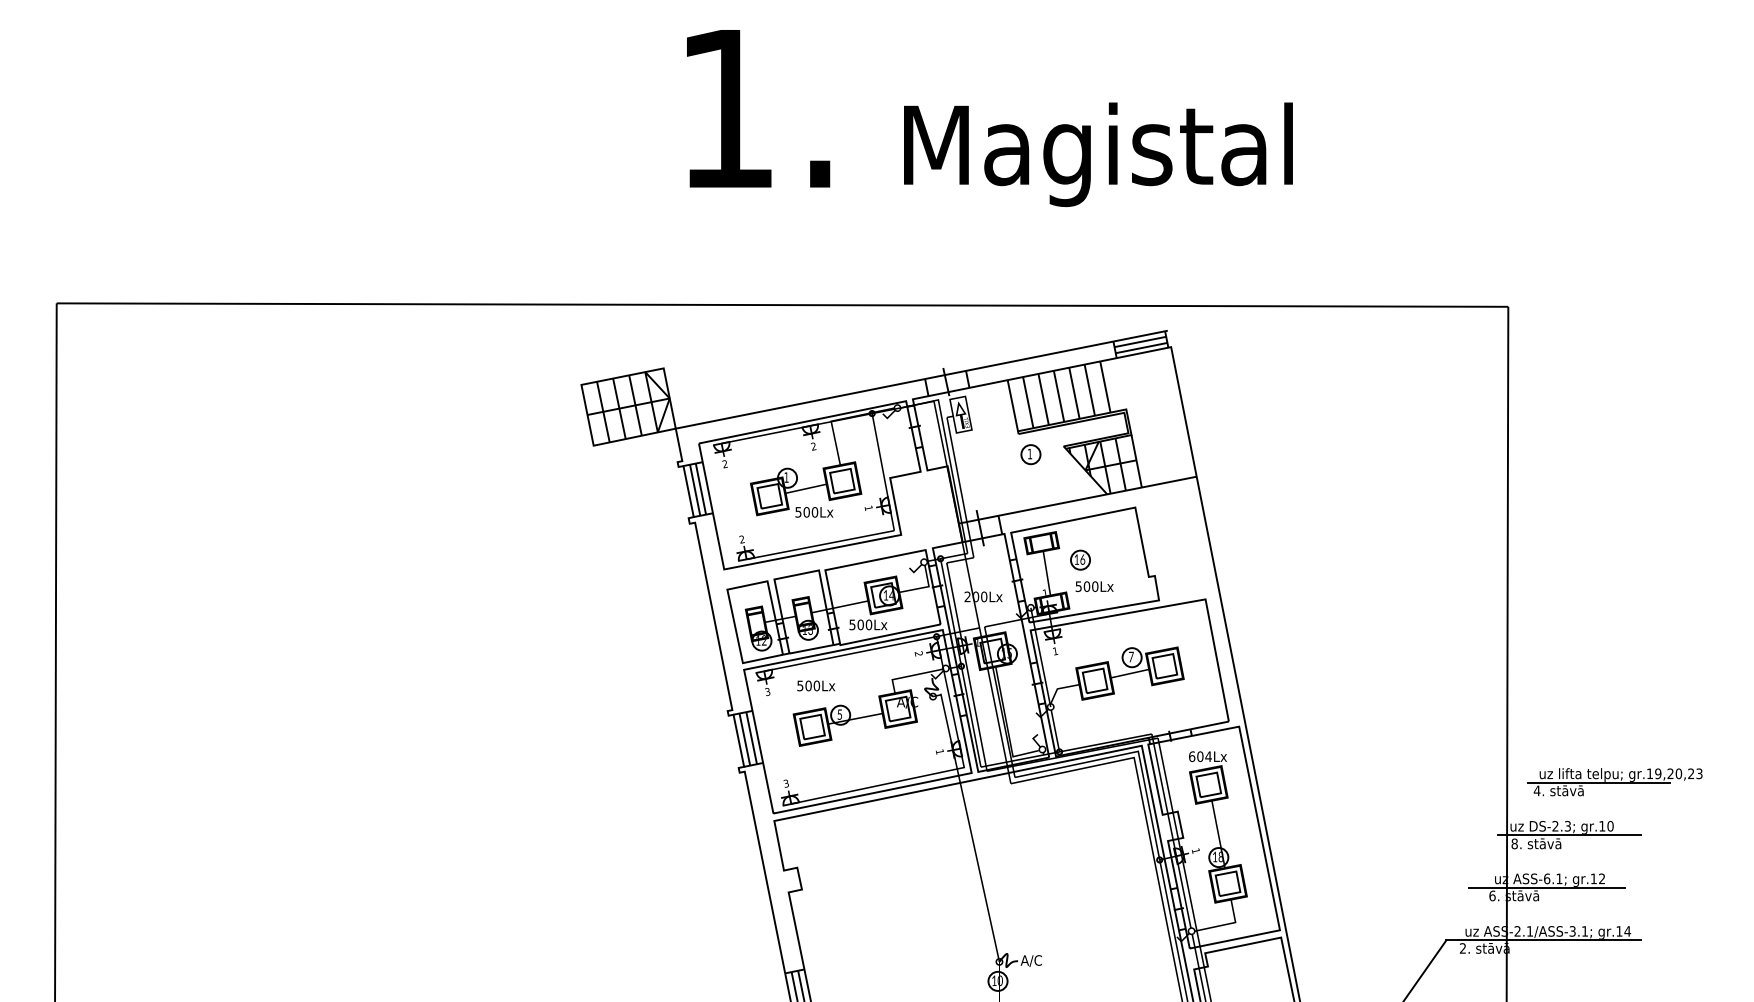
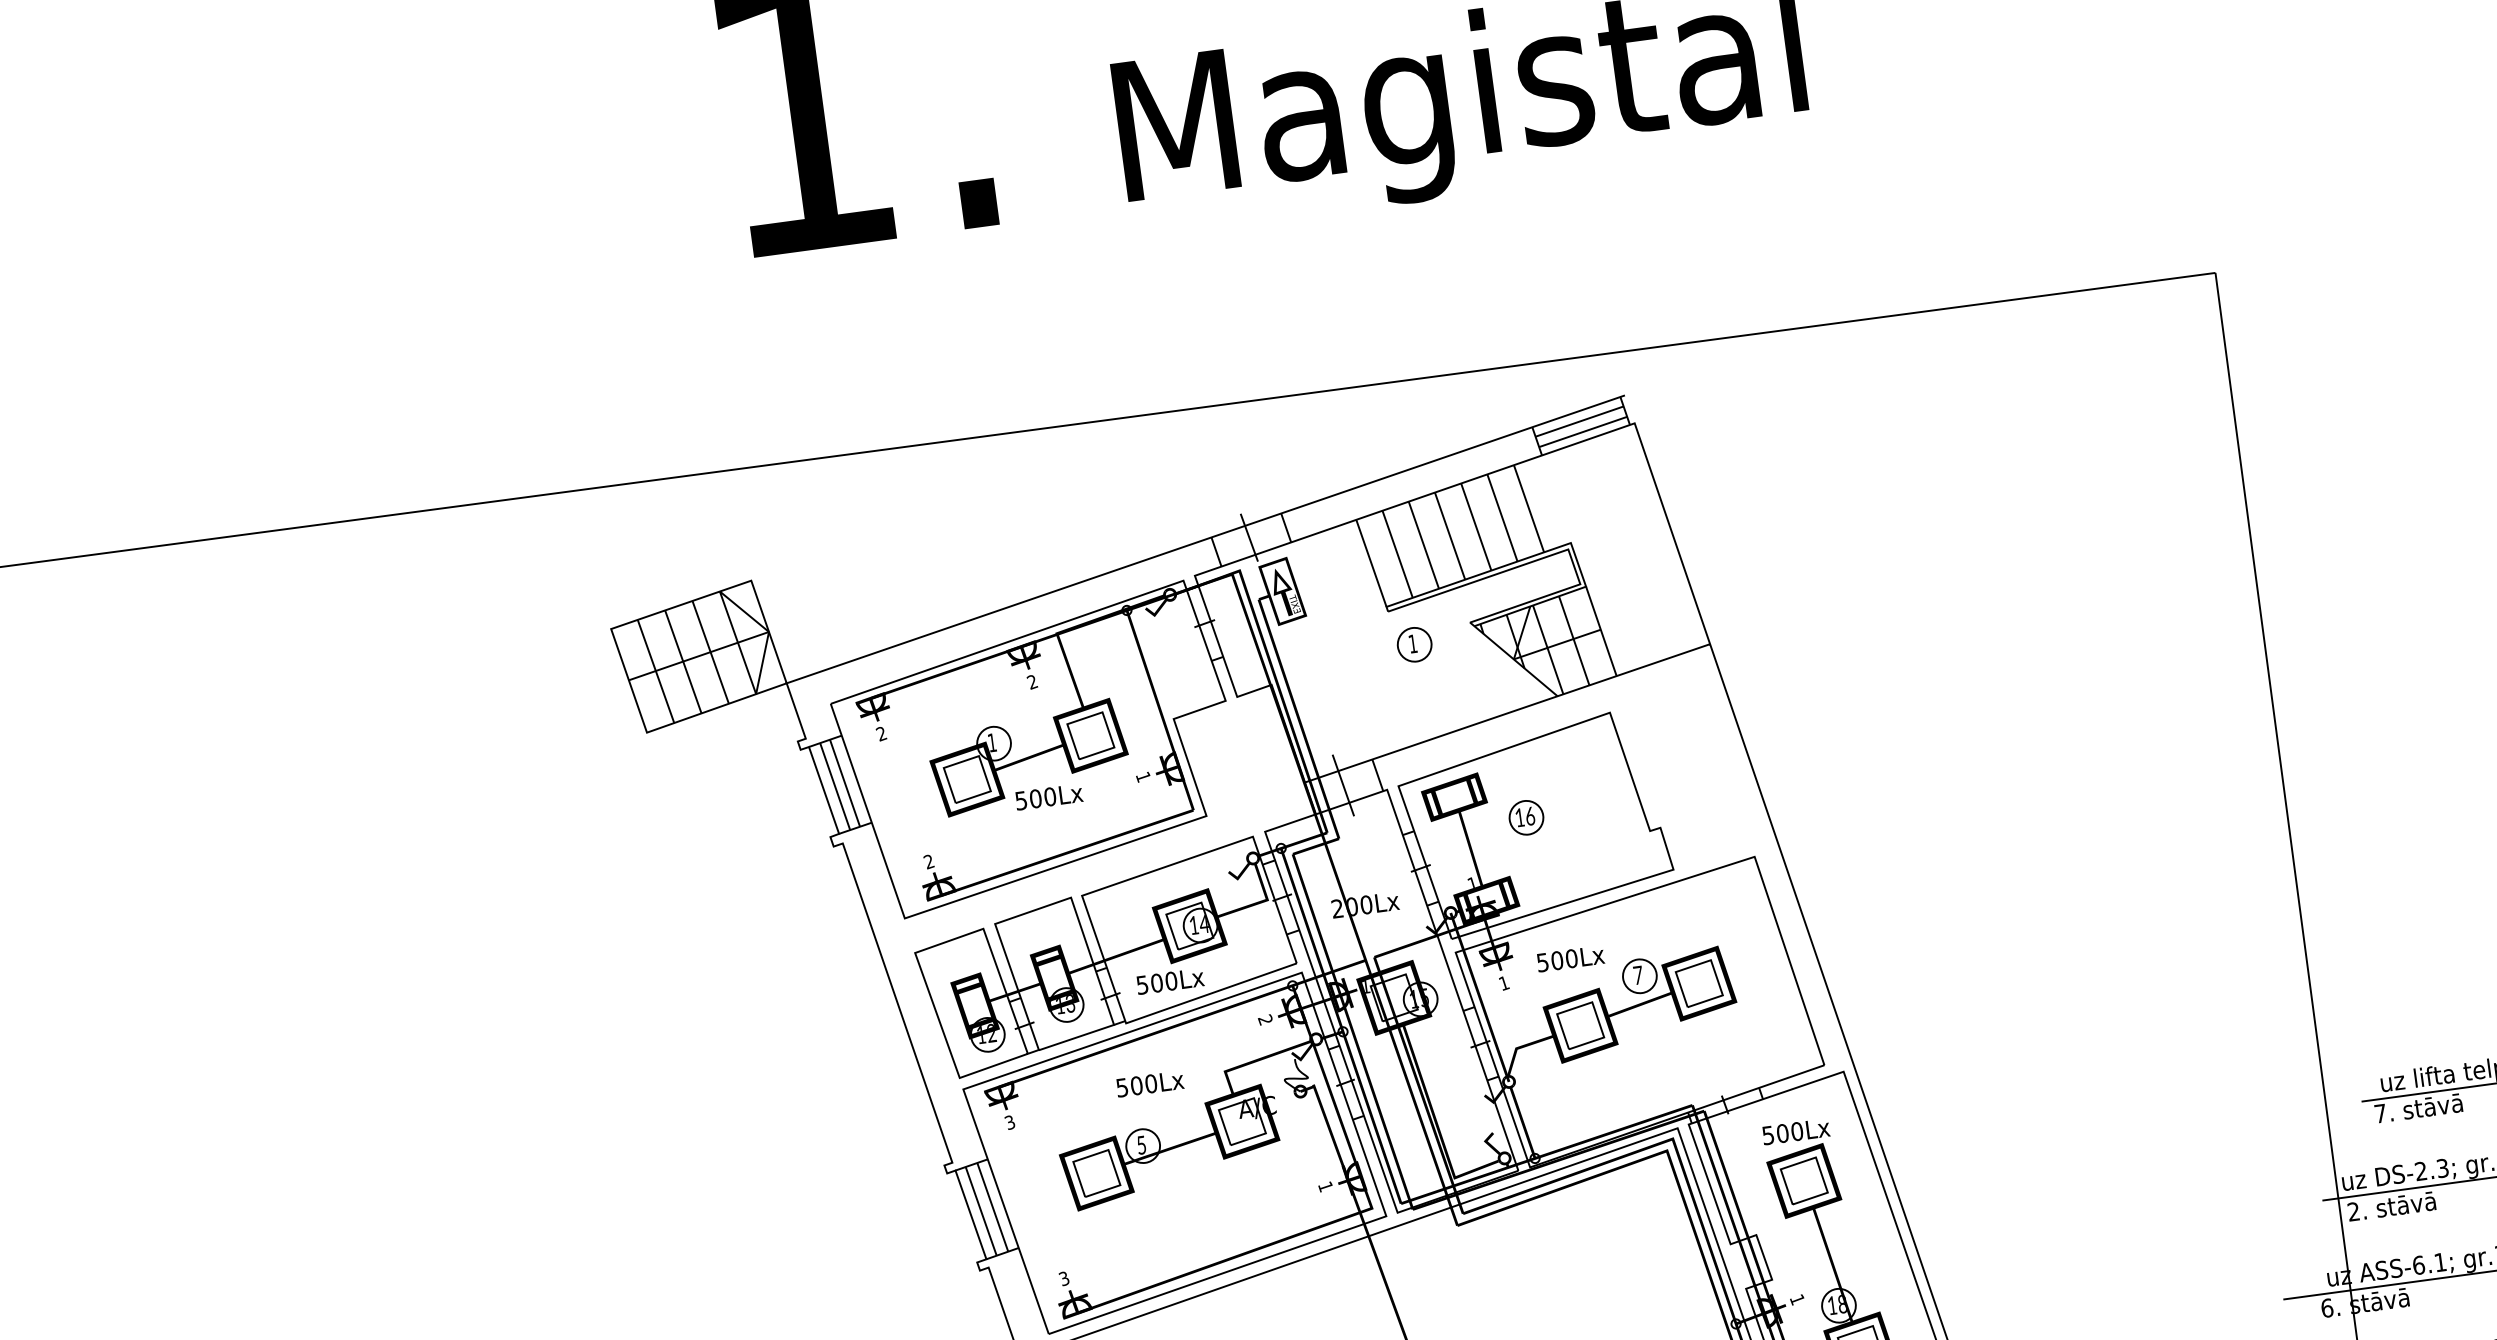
text: (1094, 586) -> (1570, 958), moved
text: (815, 685) -> (1148, 1083), moved
text: (1200, 756) -> (1782, 1133), 604Lx -> 500Lx
text: (1536, 790) -> (2379, 1113), 4. -> 7.
text: (1514, 843) -> (2353, 1211), 8. -> 2.

